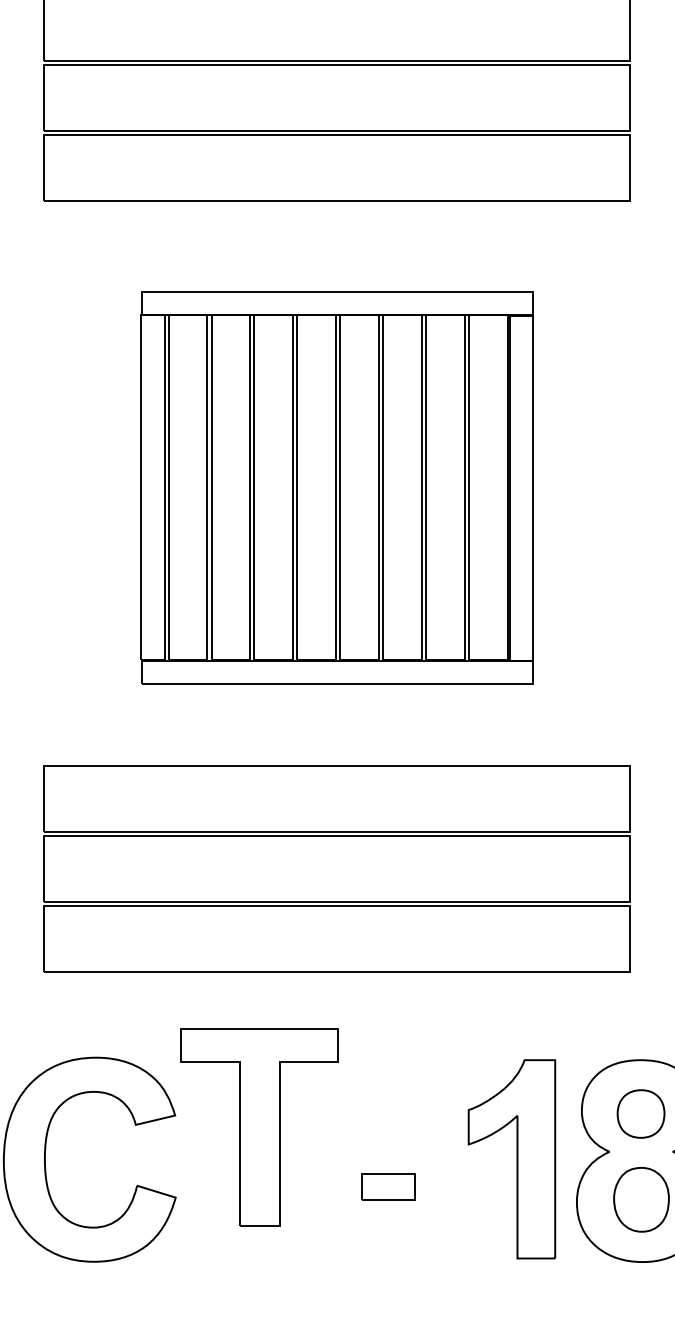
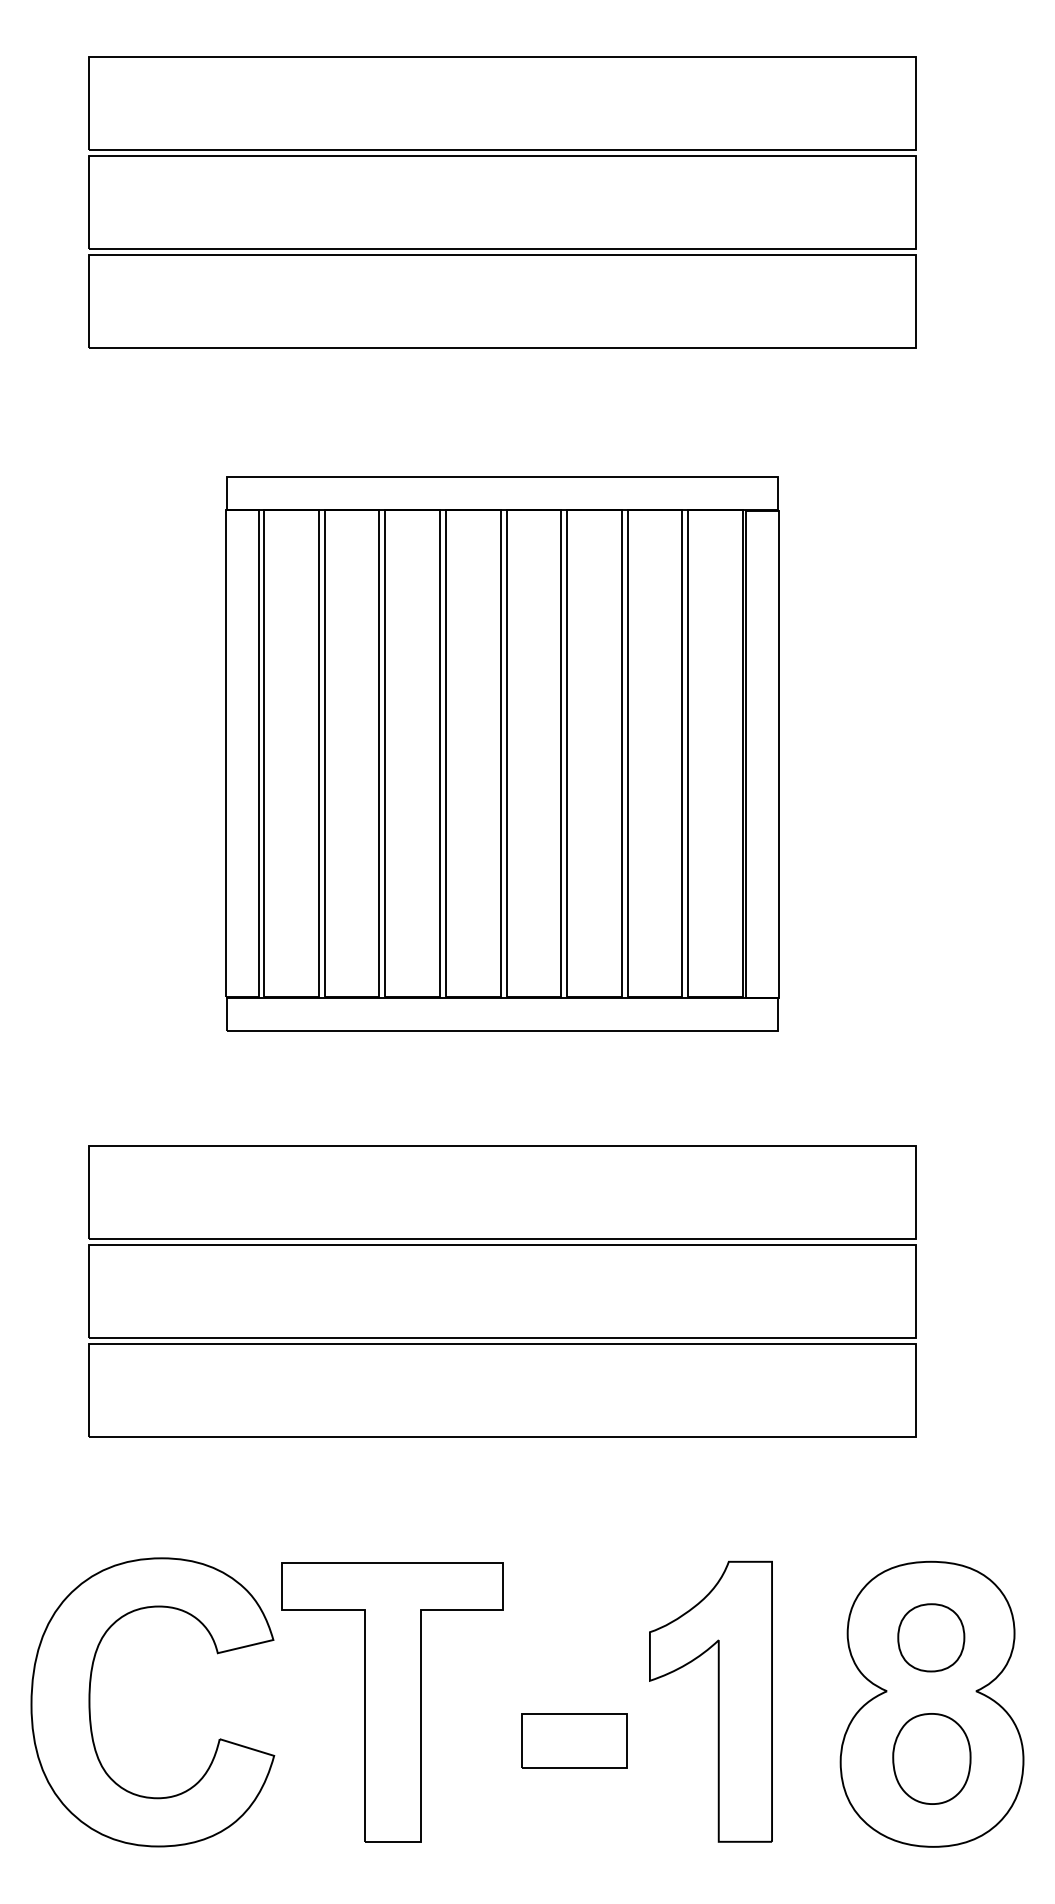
part: (259, 1127) -> (392, 1702), moved
part: (516, 1159) -> (717, 1701), moved
part: (388, 1186) -> (574, 1740), size x1.43

